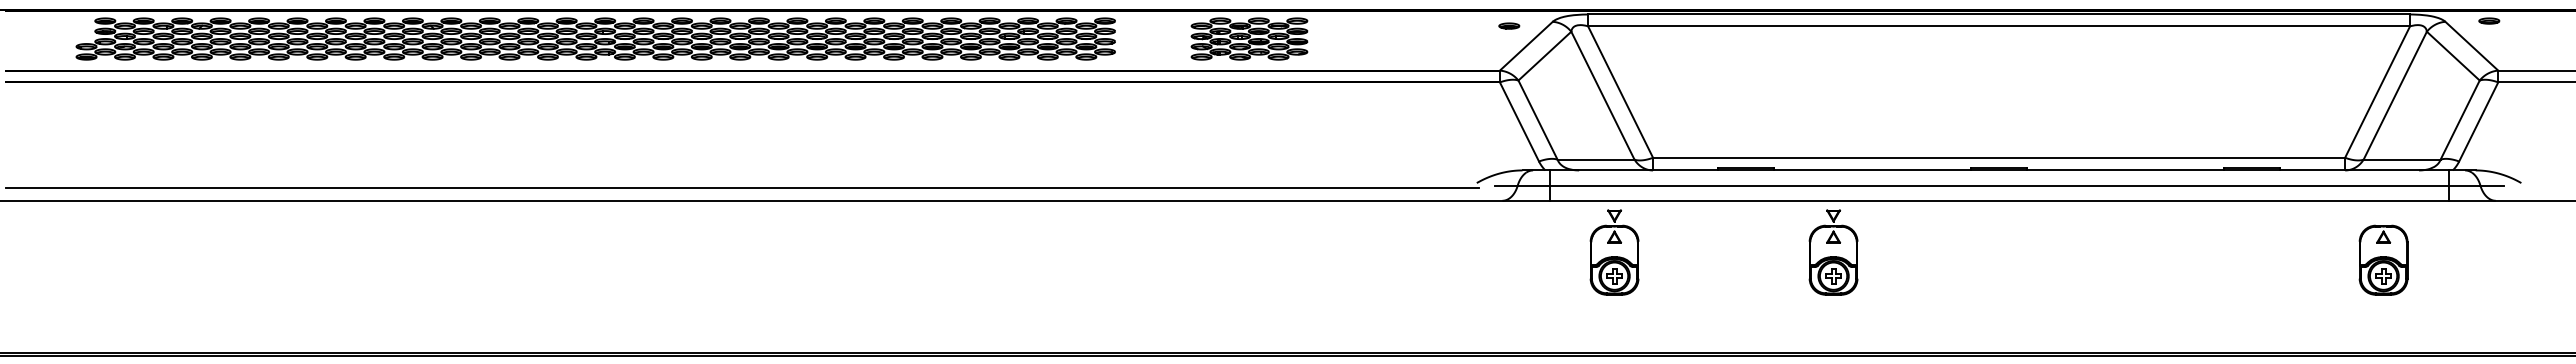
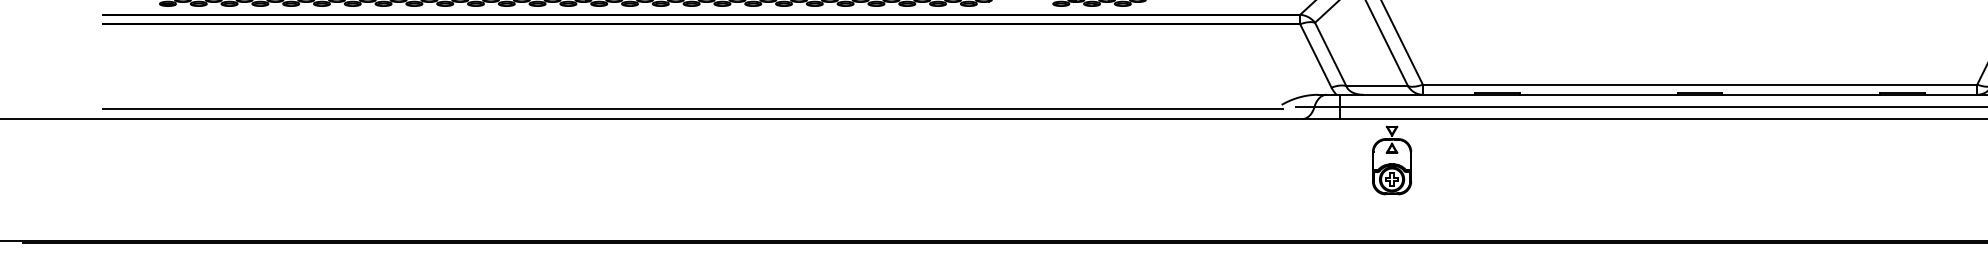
part: (1833, 252) -> (1567, 160), removed

